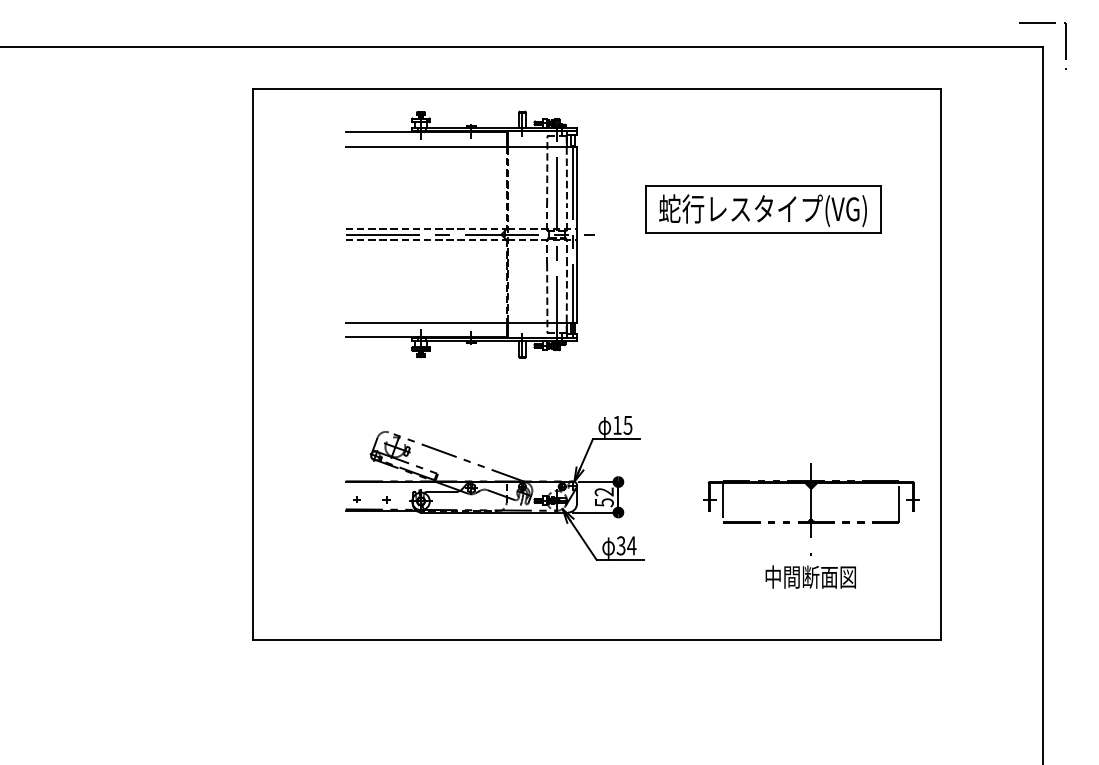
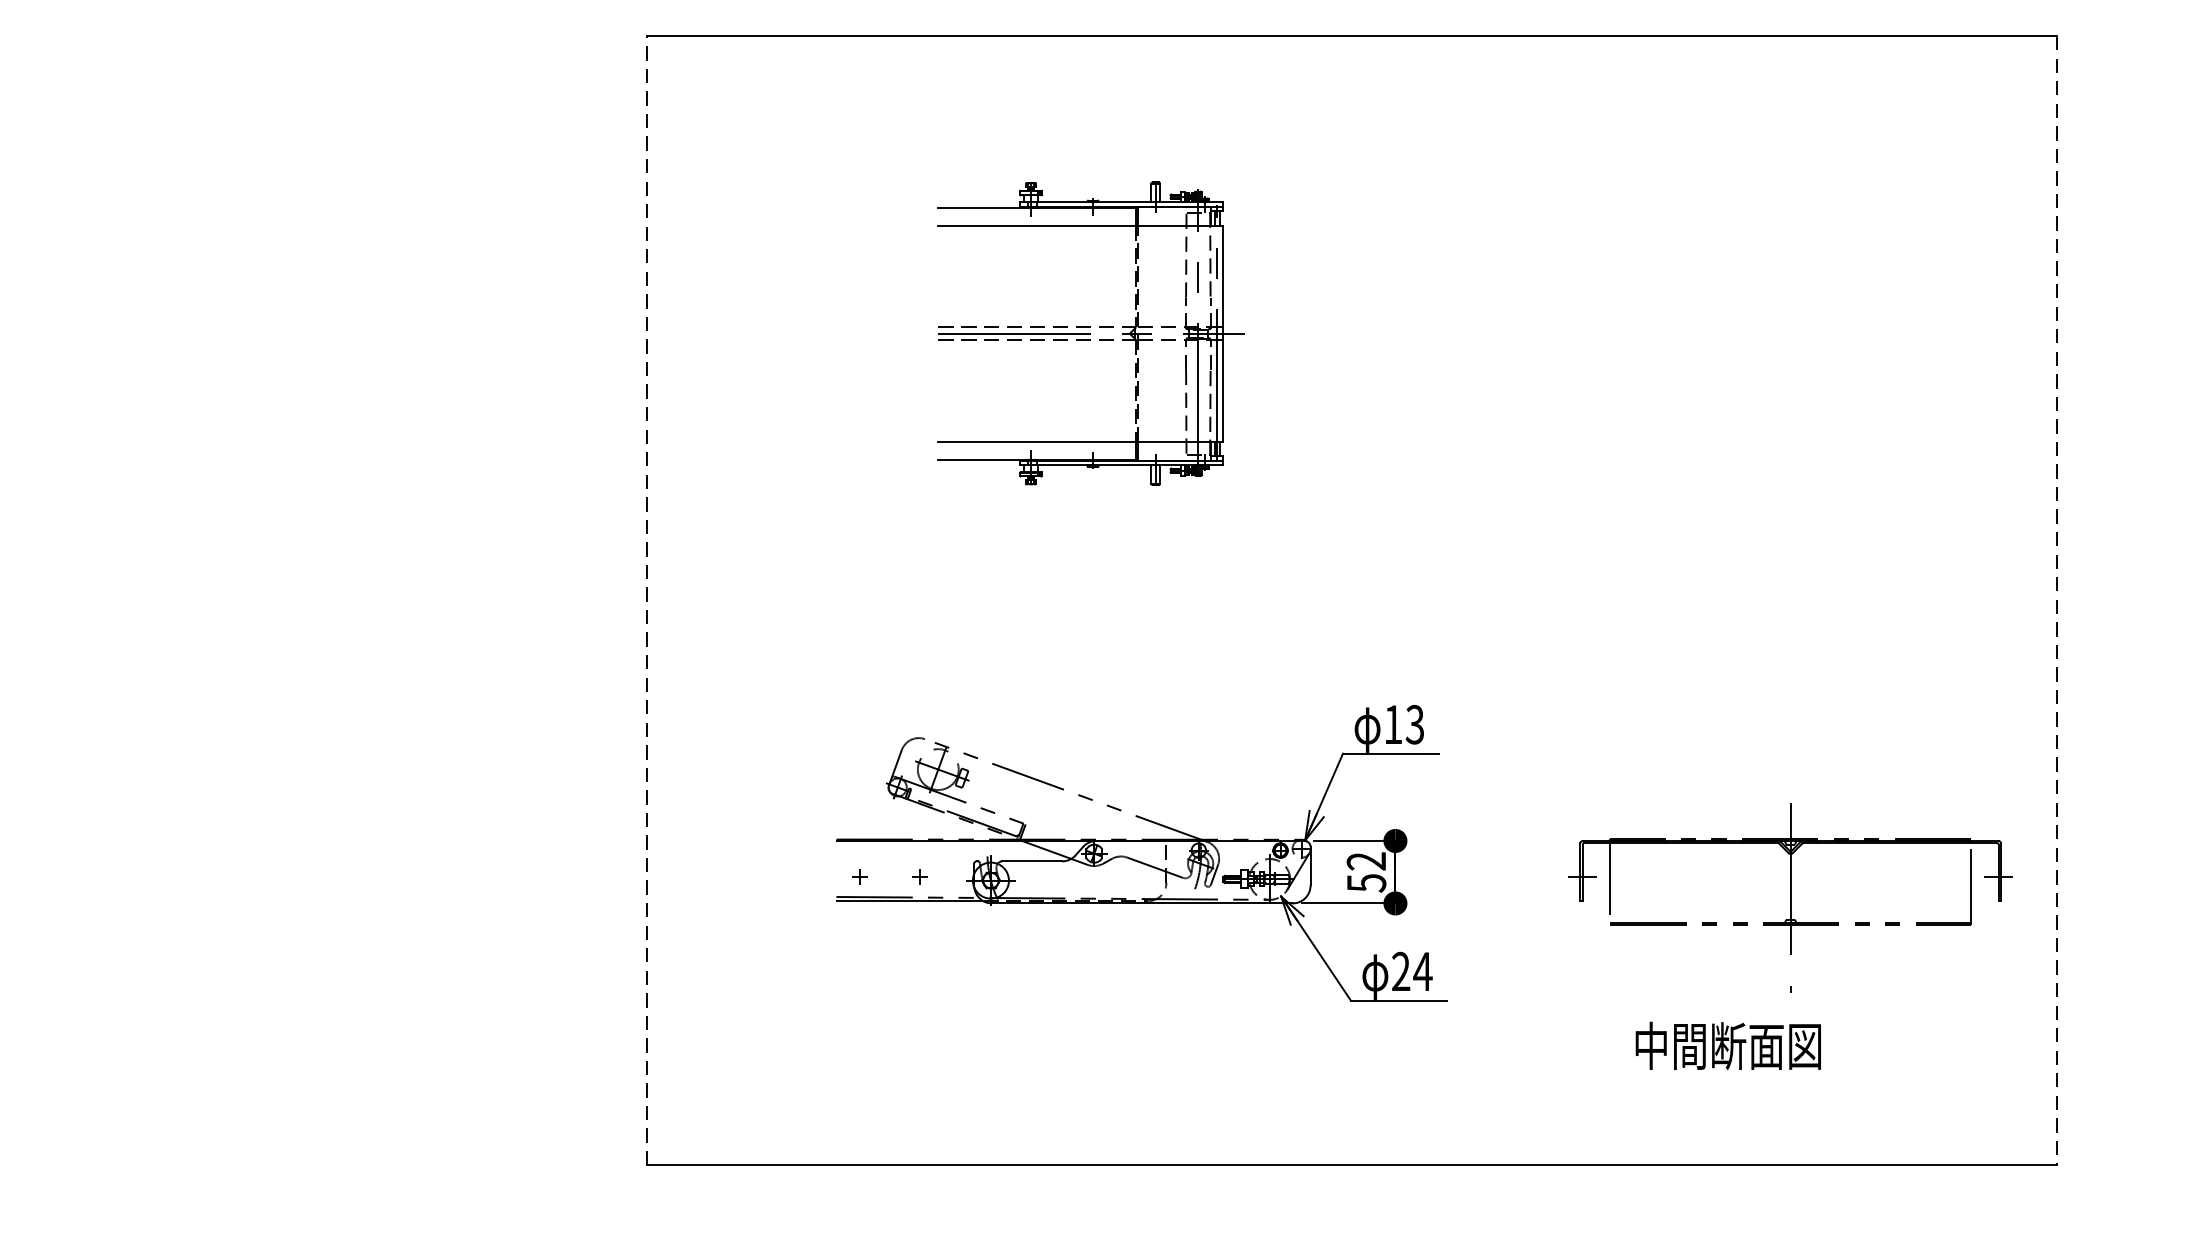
part: (763, 209) -> (1692, 282), removed
part: (469, 234) -> (1090, 333), size x0.6
line: (253, 364) -> (647, 599), solid -> dashed
line: (941, 365) -> (2057, 602), solid -> dashed
text: (628, 424) -> (1416, 722), 15 -> 13
text: (620, 546) -> (1399, 973), 34 -> 24
text: (810, 576) -> (1727, 1044), moved

